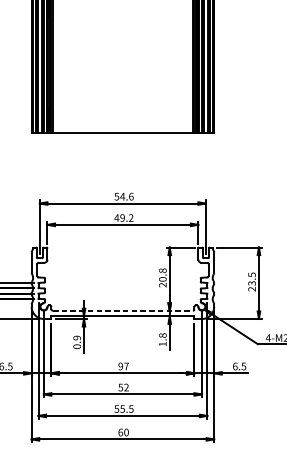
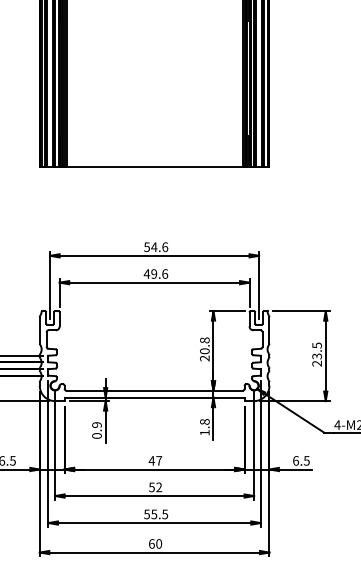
text: (131, 217) -> (165, 273), 49.2 -> 49.6
line: (123, 310) -> (155, 390), dashed -> solid
text: (120, 366) -> (151, 460), 97 -> 47

